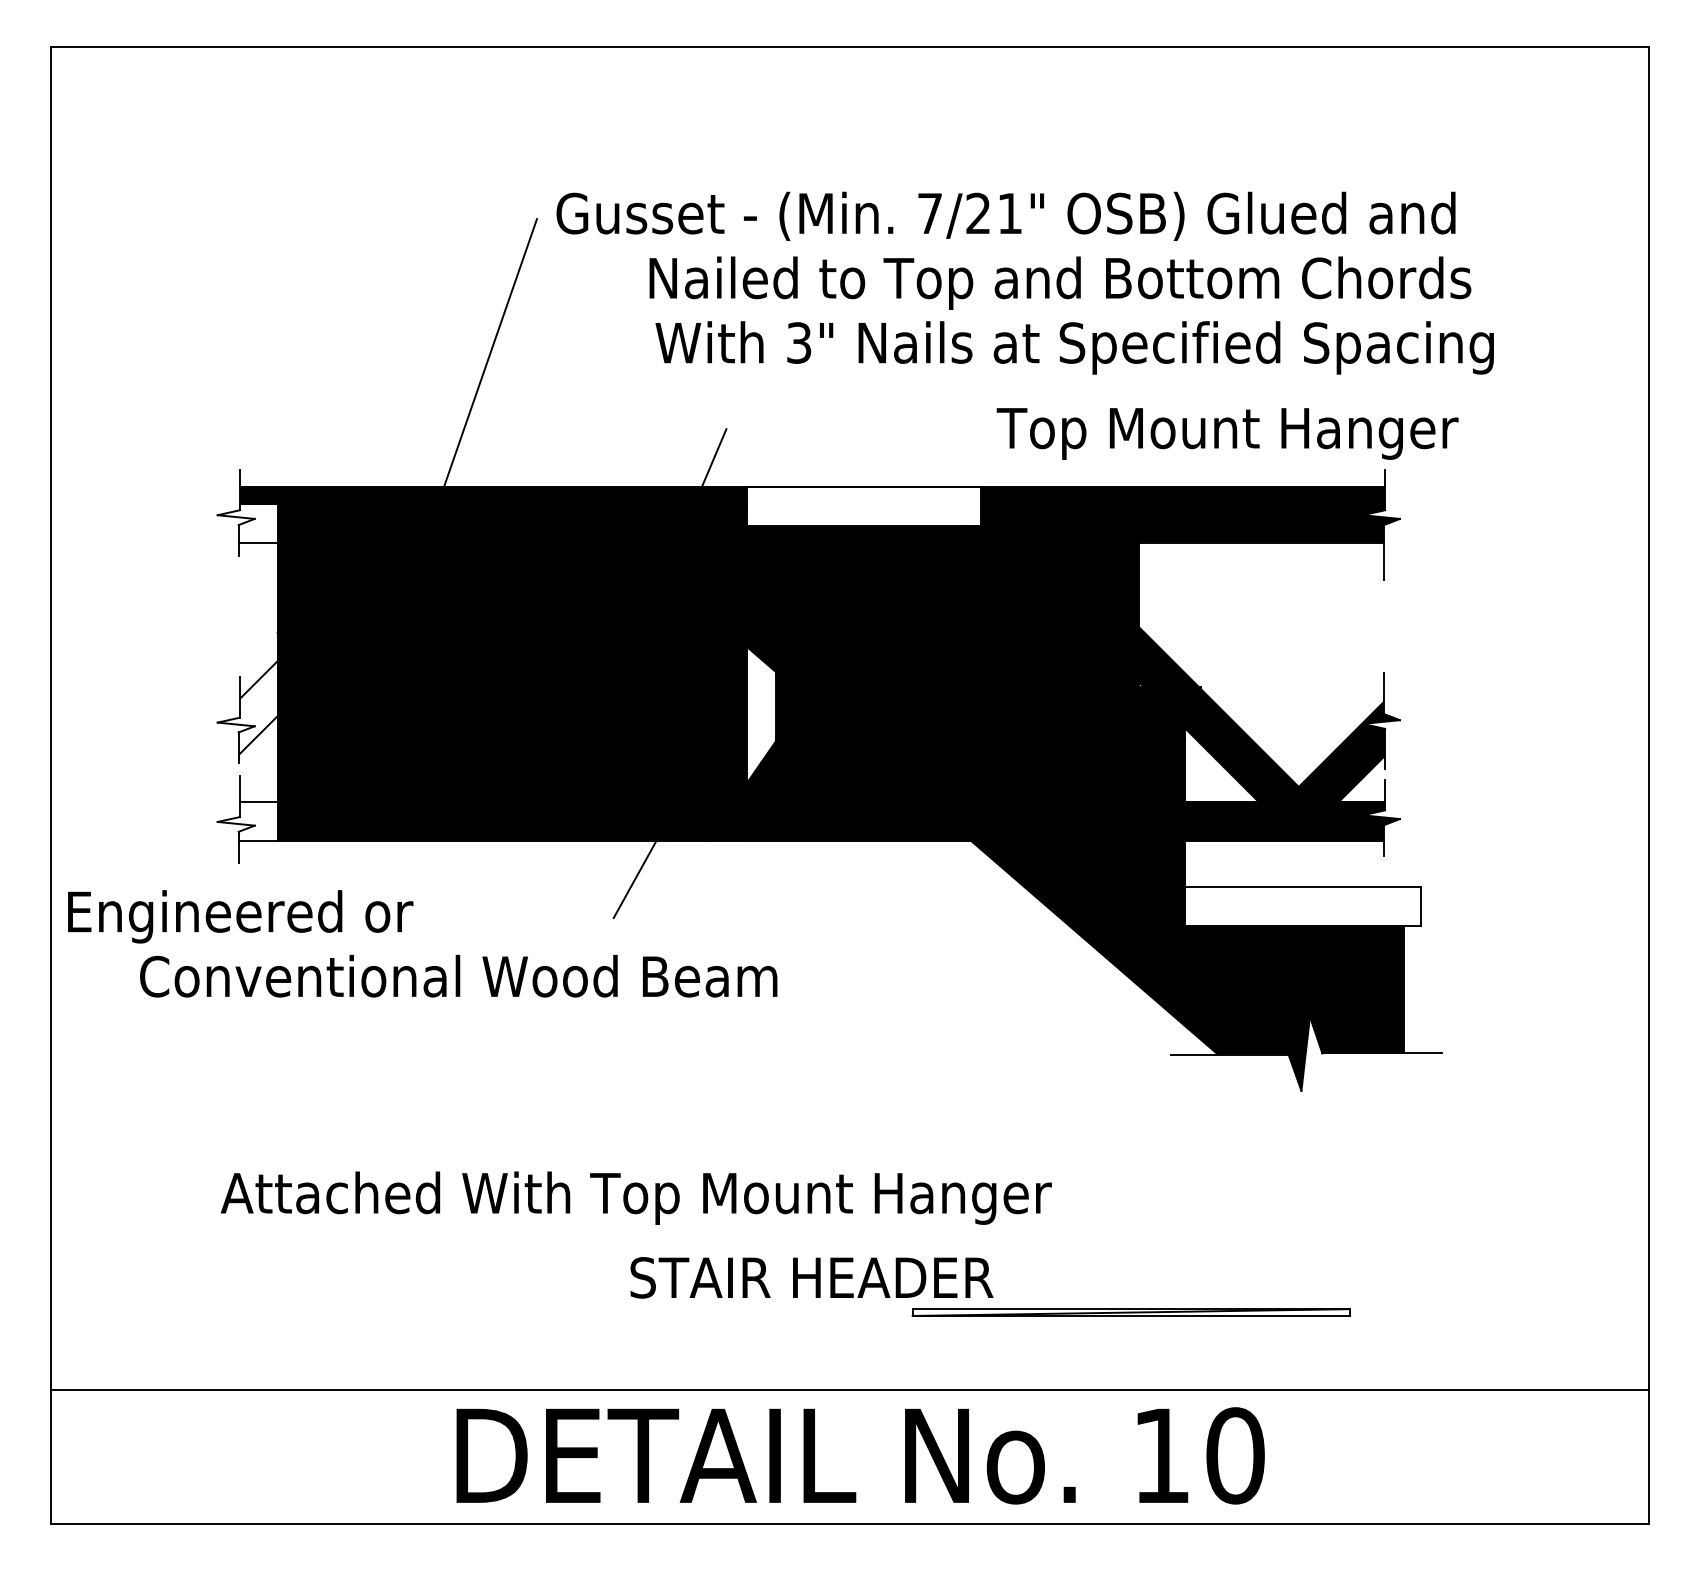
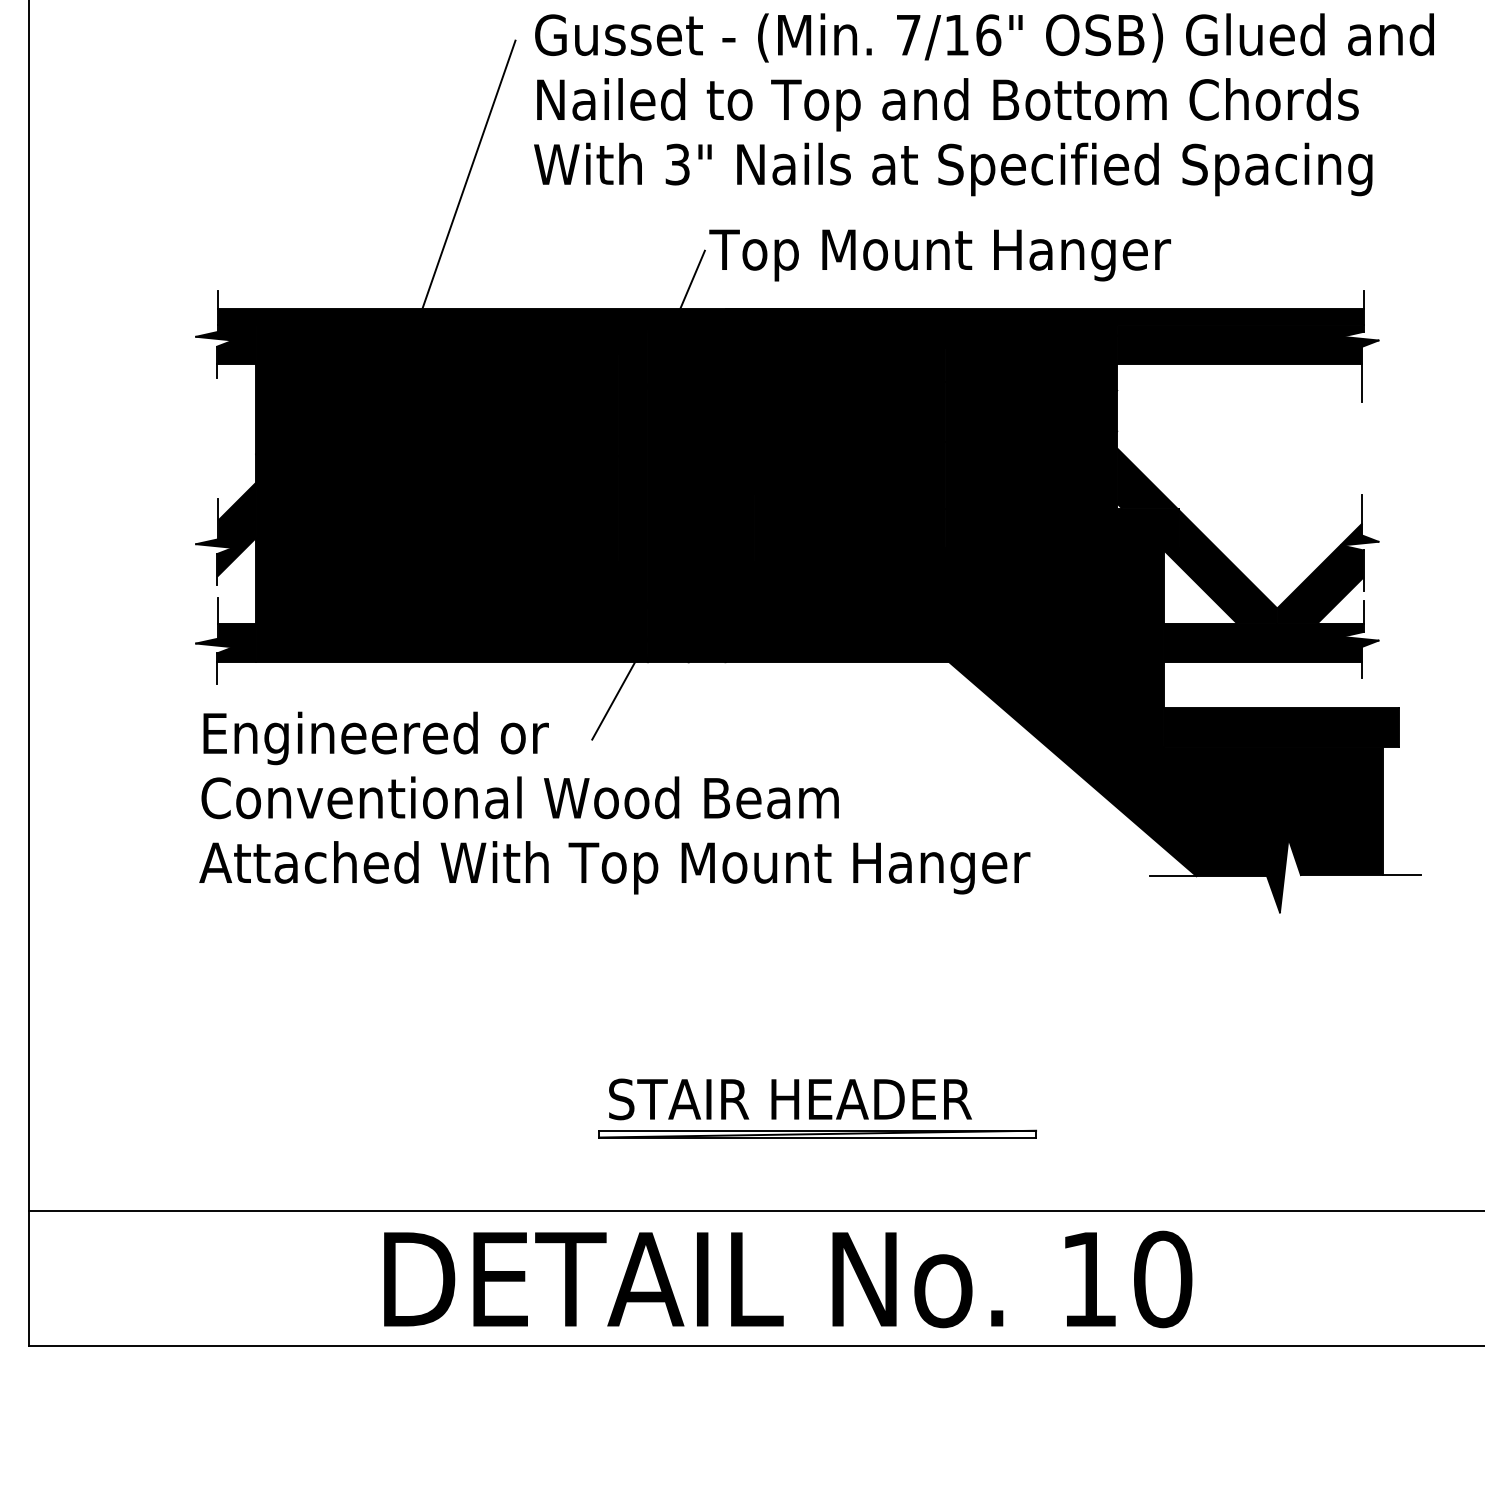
text: (994, 213) -> (973, 35), 7/21" -> 7/16"
text: (1060, 282) -> (948, 104), moved
text: (1074, 347) -> (953, 169), moved
text: (1227, 433) -> (940, 255), moved
fill: (863, 506) -> (842, 328), added
fill: (247, 522) -> (226, 344), added
fill: (247, 708) -> (226, 530), added
fill: (761, 714) -> (740, 536), added
fill: (247, 820) -> (226, 642), added
fill: (1302, 905) -> (1281, 727), added
text: (240, 916) -> (376, 738), moved
text: (458, 975) -> (520, 797), moved
text: (635, 1197) -> (614, 867), moved
part: (1130, 1312) -> (817, 1134), moved
text: (860, 1455) -> (788, 1279), moved

